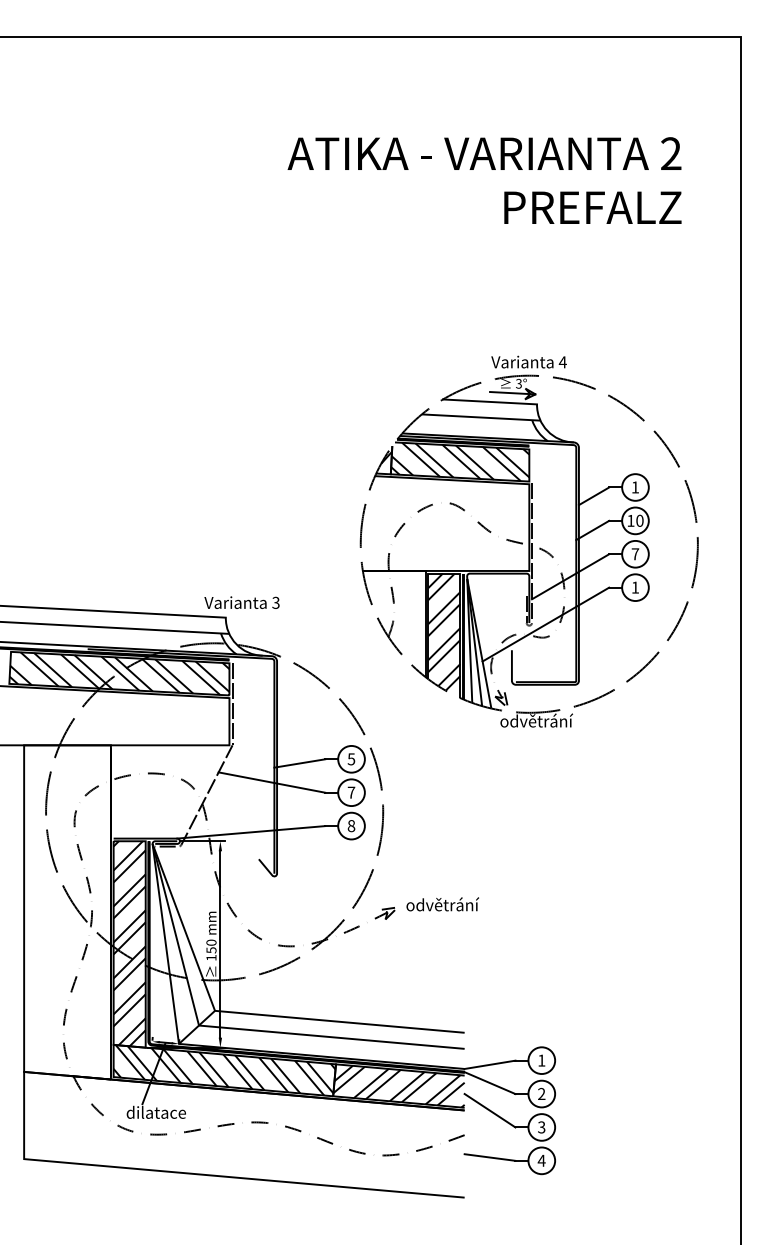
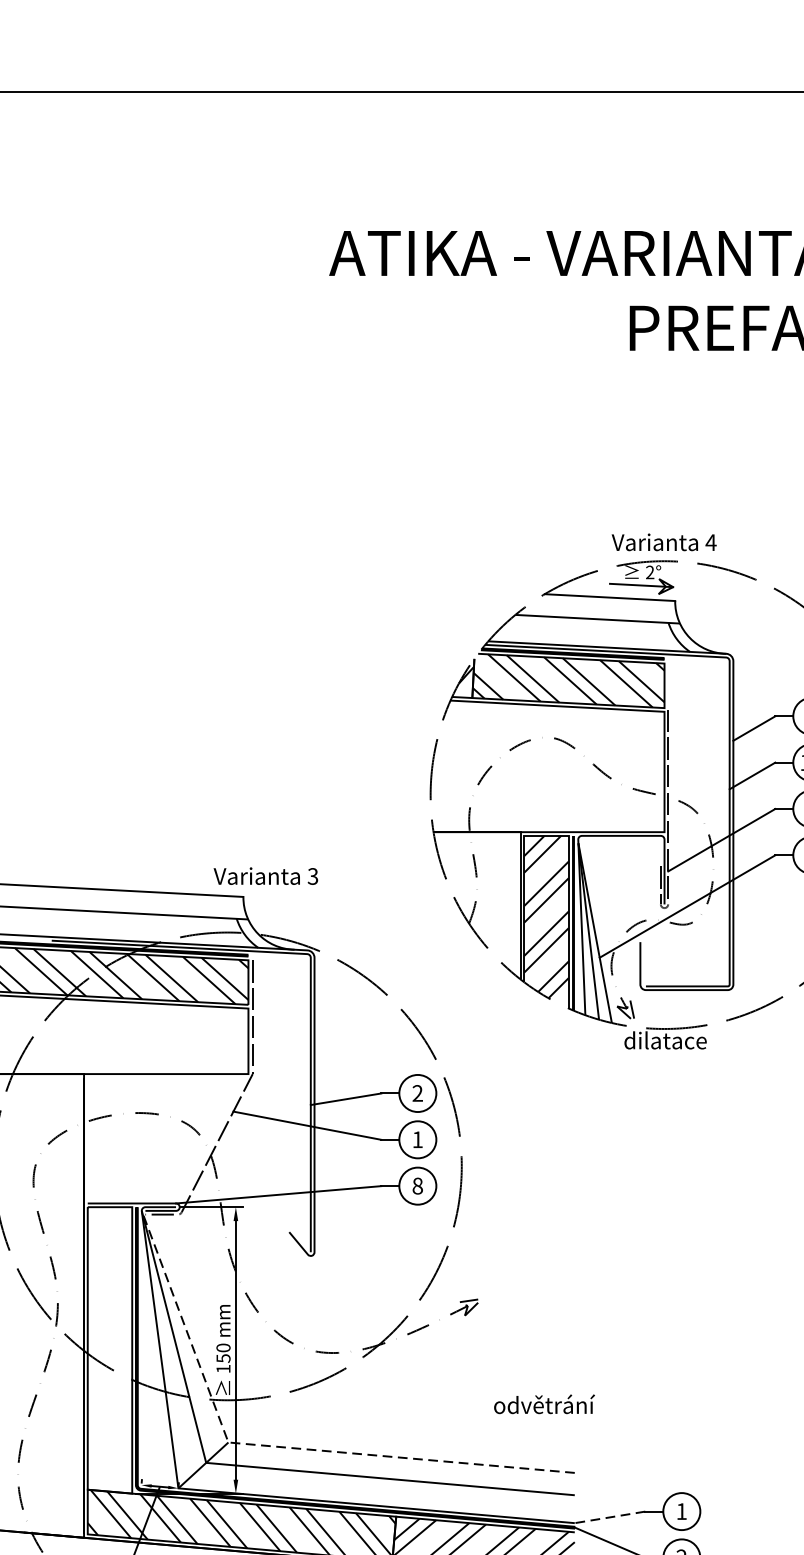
text: (518, 384) -> (649, 573), 3° -> 2°
text: (537, 720) -> (675, 1039), odvětrání -> dilatace
text: (351, 759) -> (417, 1093), 5 -> 2
text: (351, 792) -> (417, 1139), 7 -> 1
text: (442, 904) -> (544, 1404), moved
hatch: (129, 943) -> (109, 1349), removed
line: (249, 1013) -> (276, 1446), solid -> dashed
line: (490, 1064) -> (610, 1516), solid -> dashed

